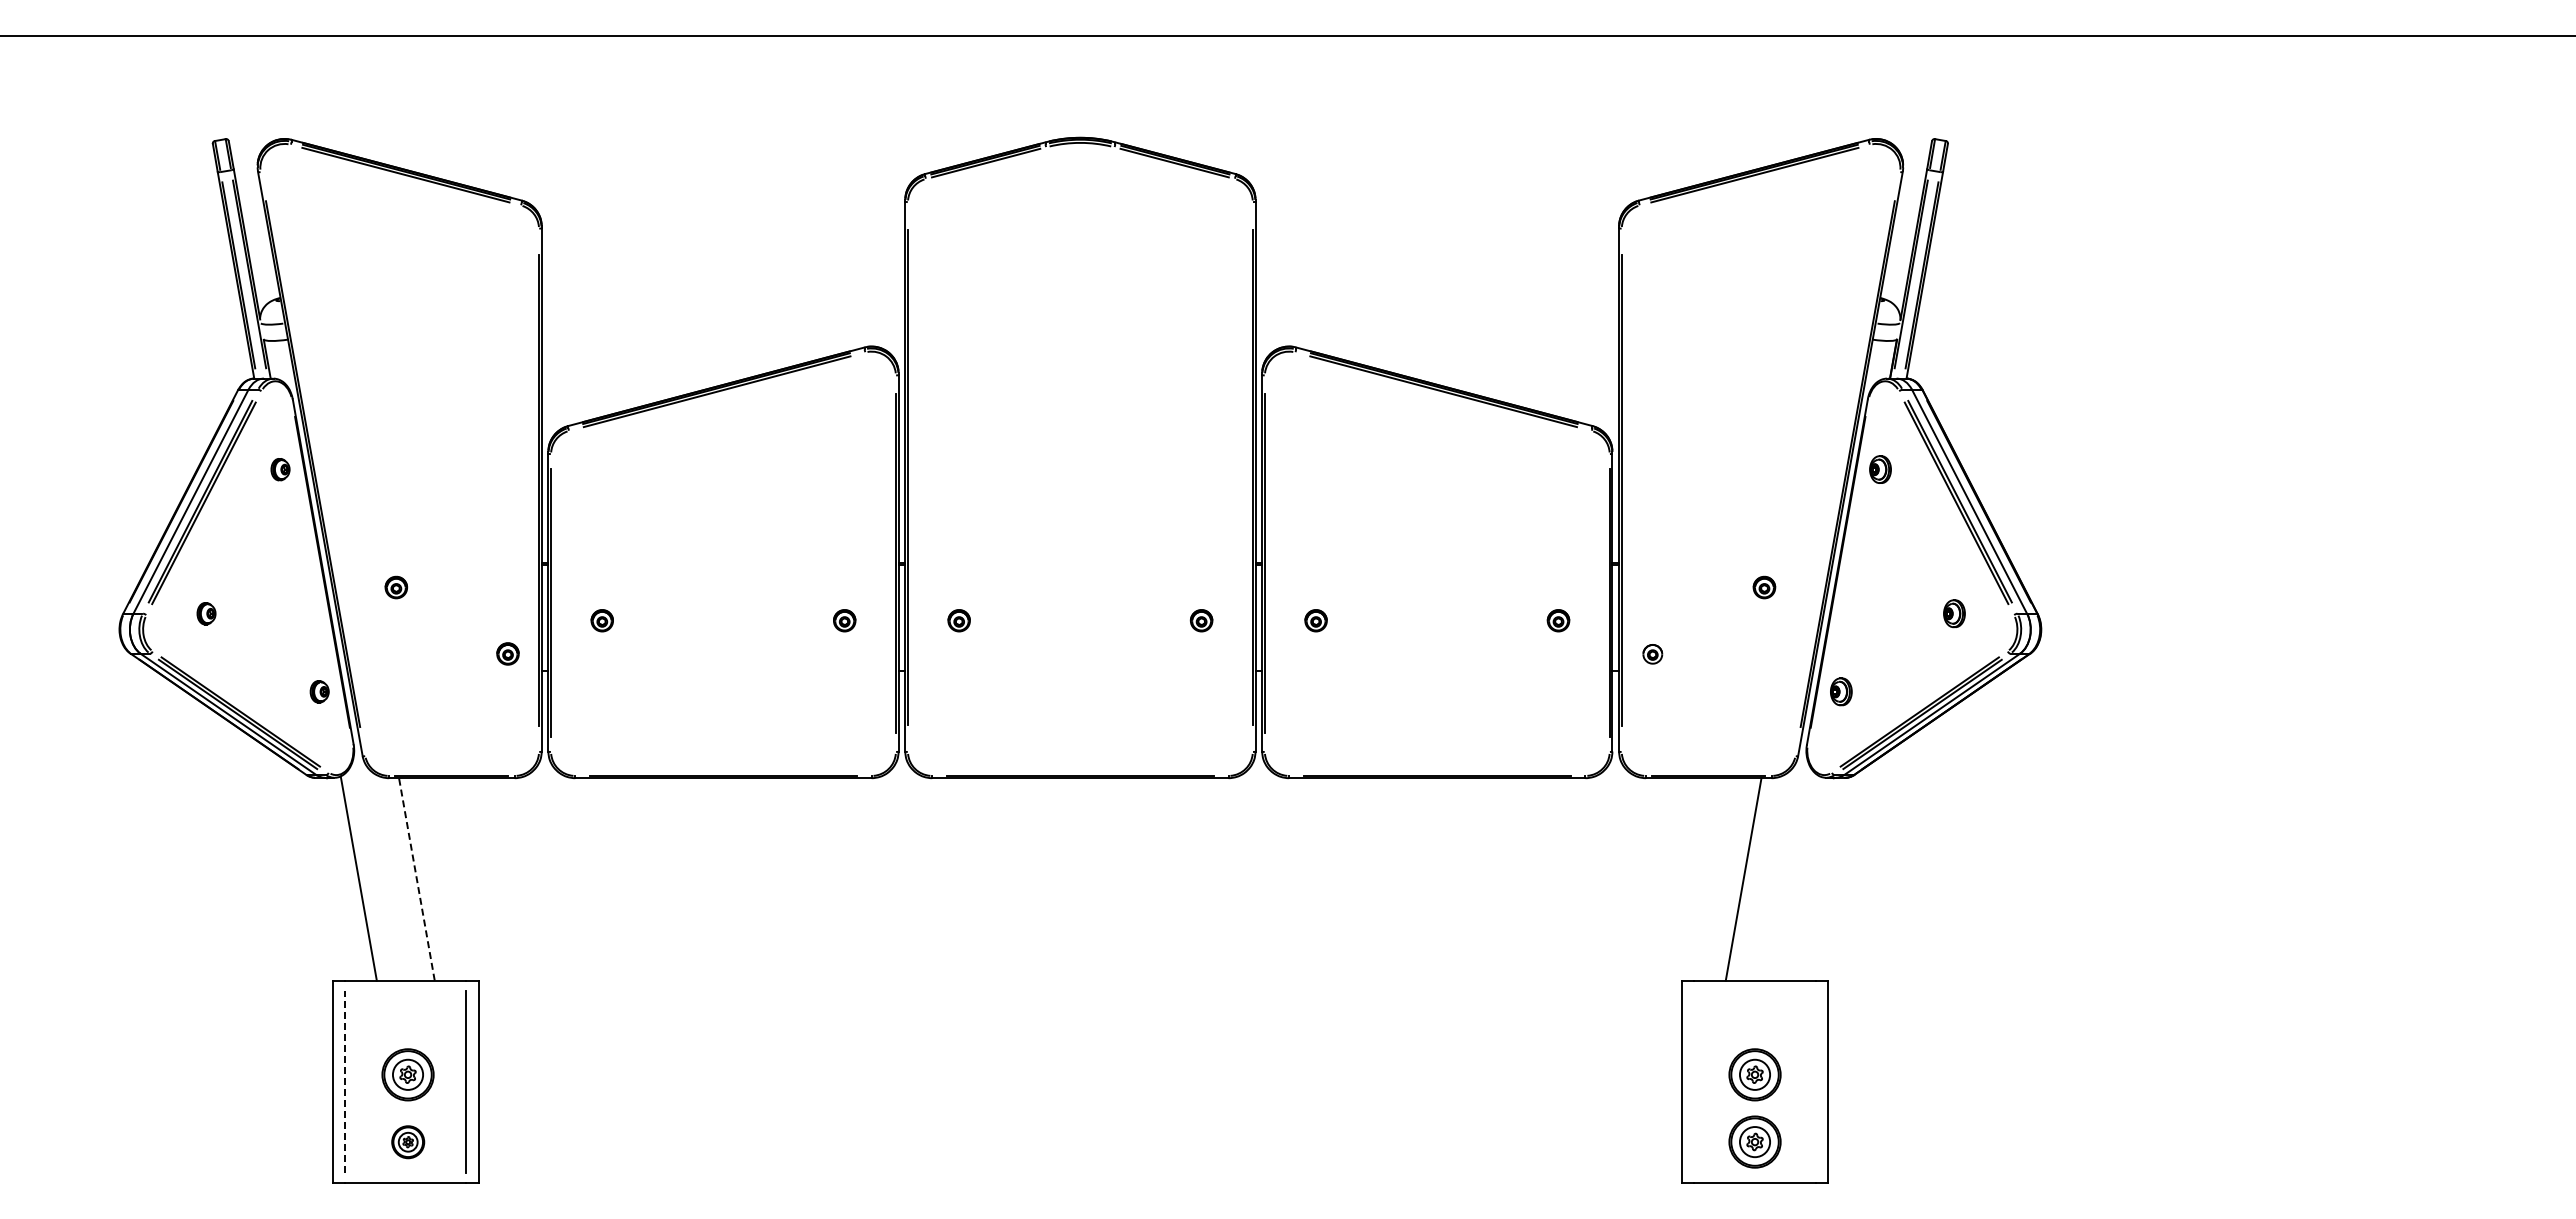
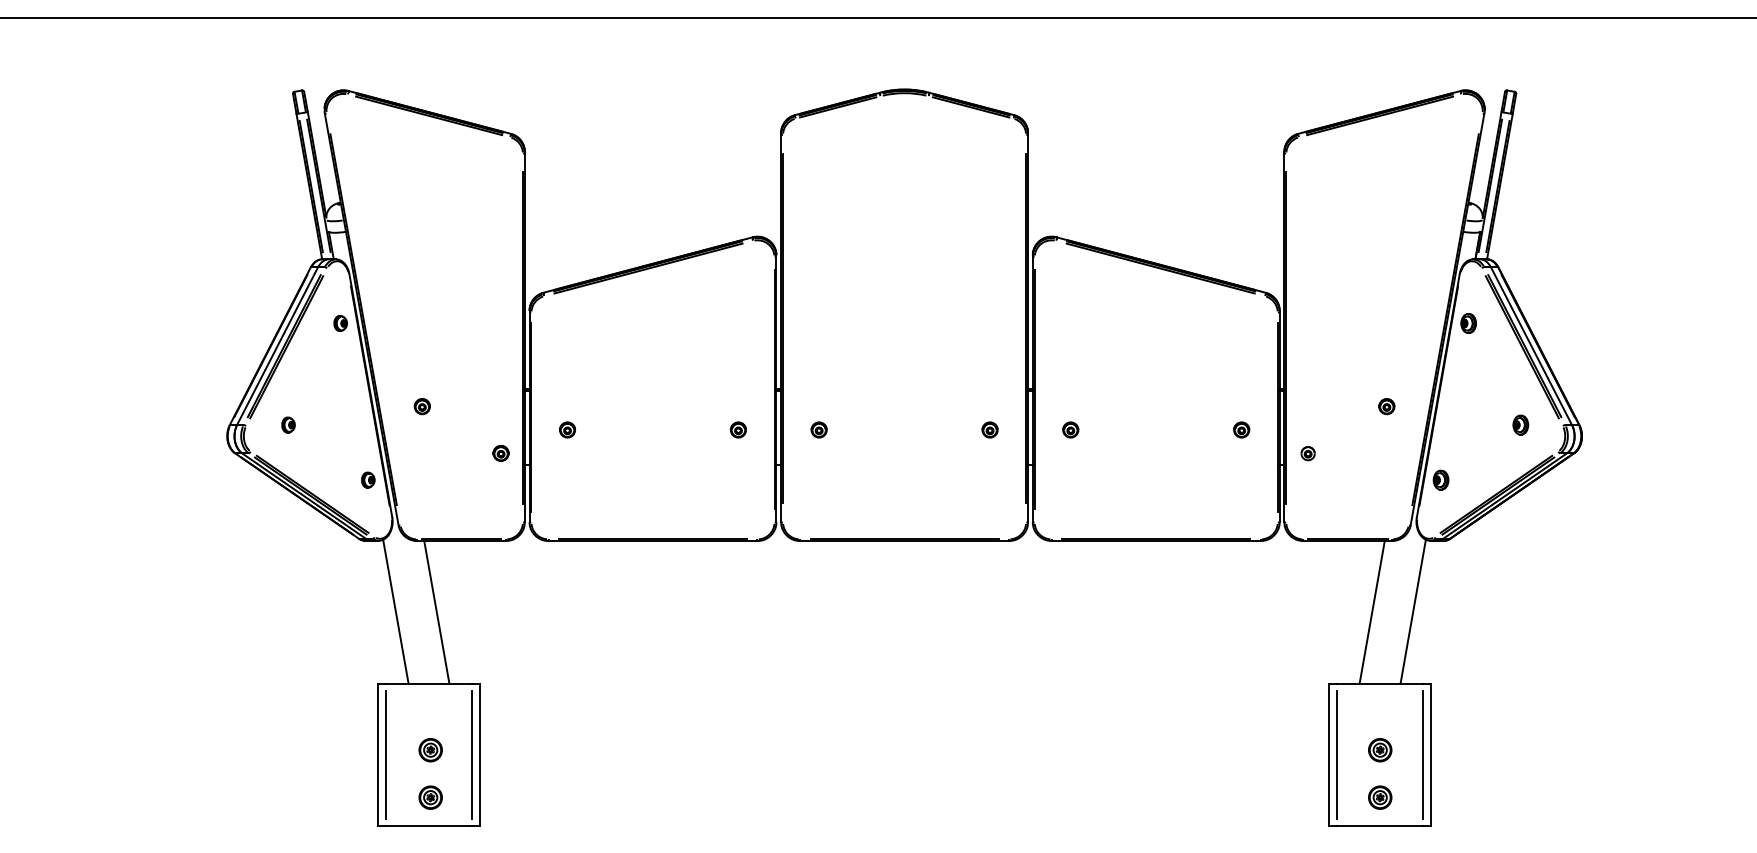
line: (1801, 878) -> (1412, 611), added
line: (416, 879) -> (436, 612), dashed -> solid
part: (408, 1074) -> (430, 749), size x0.62
part: (1754, 1074) -> (1379, 749), size x0.62
line: (345, 1081) -> (386, 754), dashed -> solid
line: (1694, 1081) -> (1337, 754), added
line: (1815, 1081) -> (1422, 754), added
part: (1754, 1142) -> (1379, 797), size x0.62

